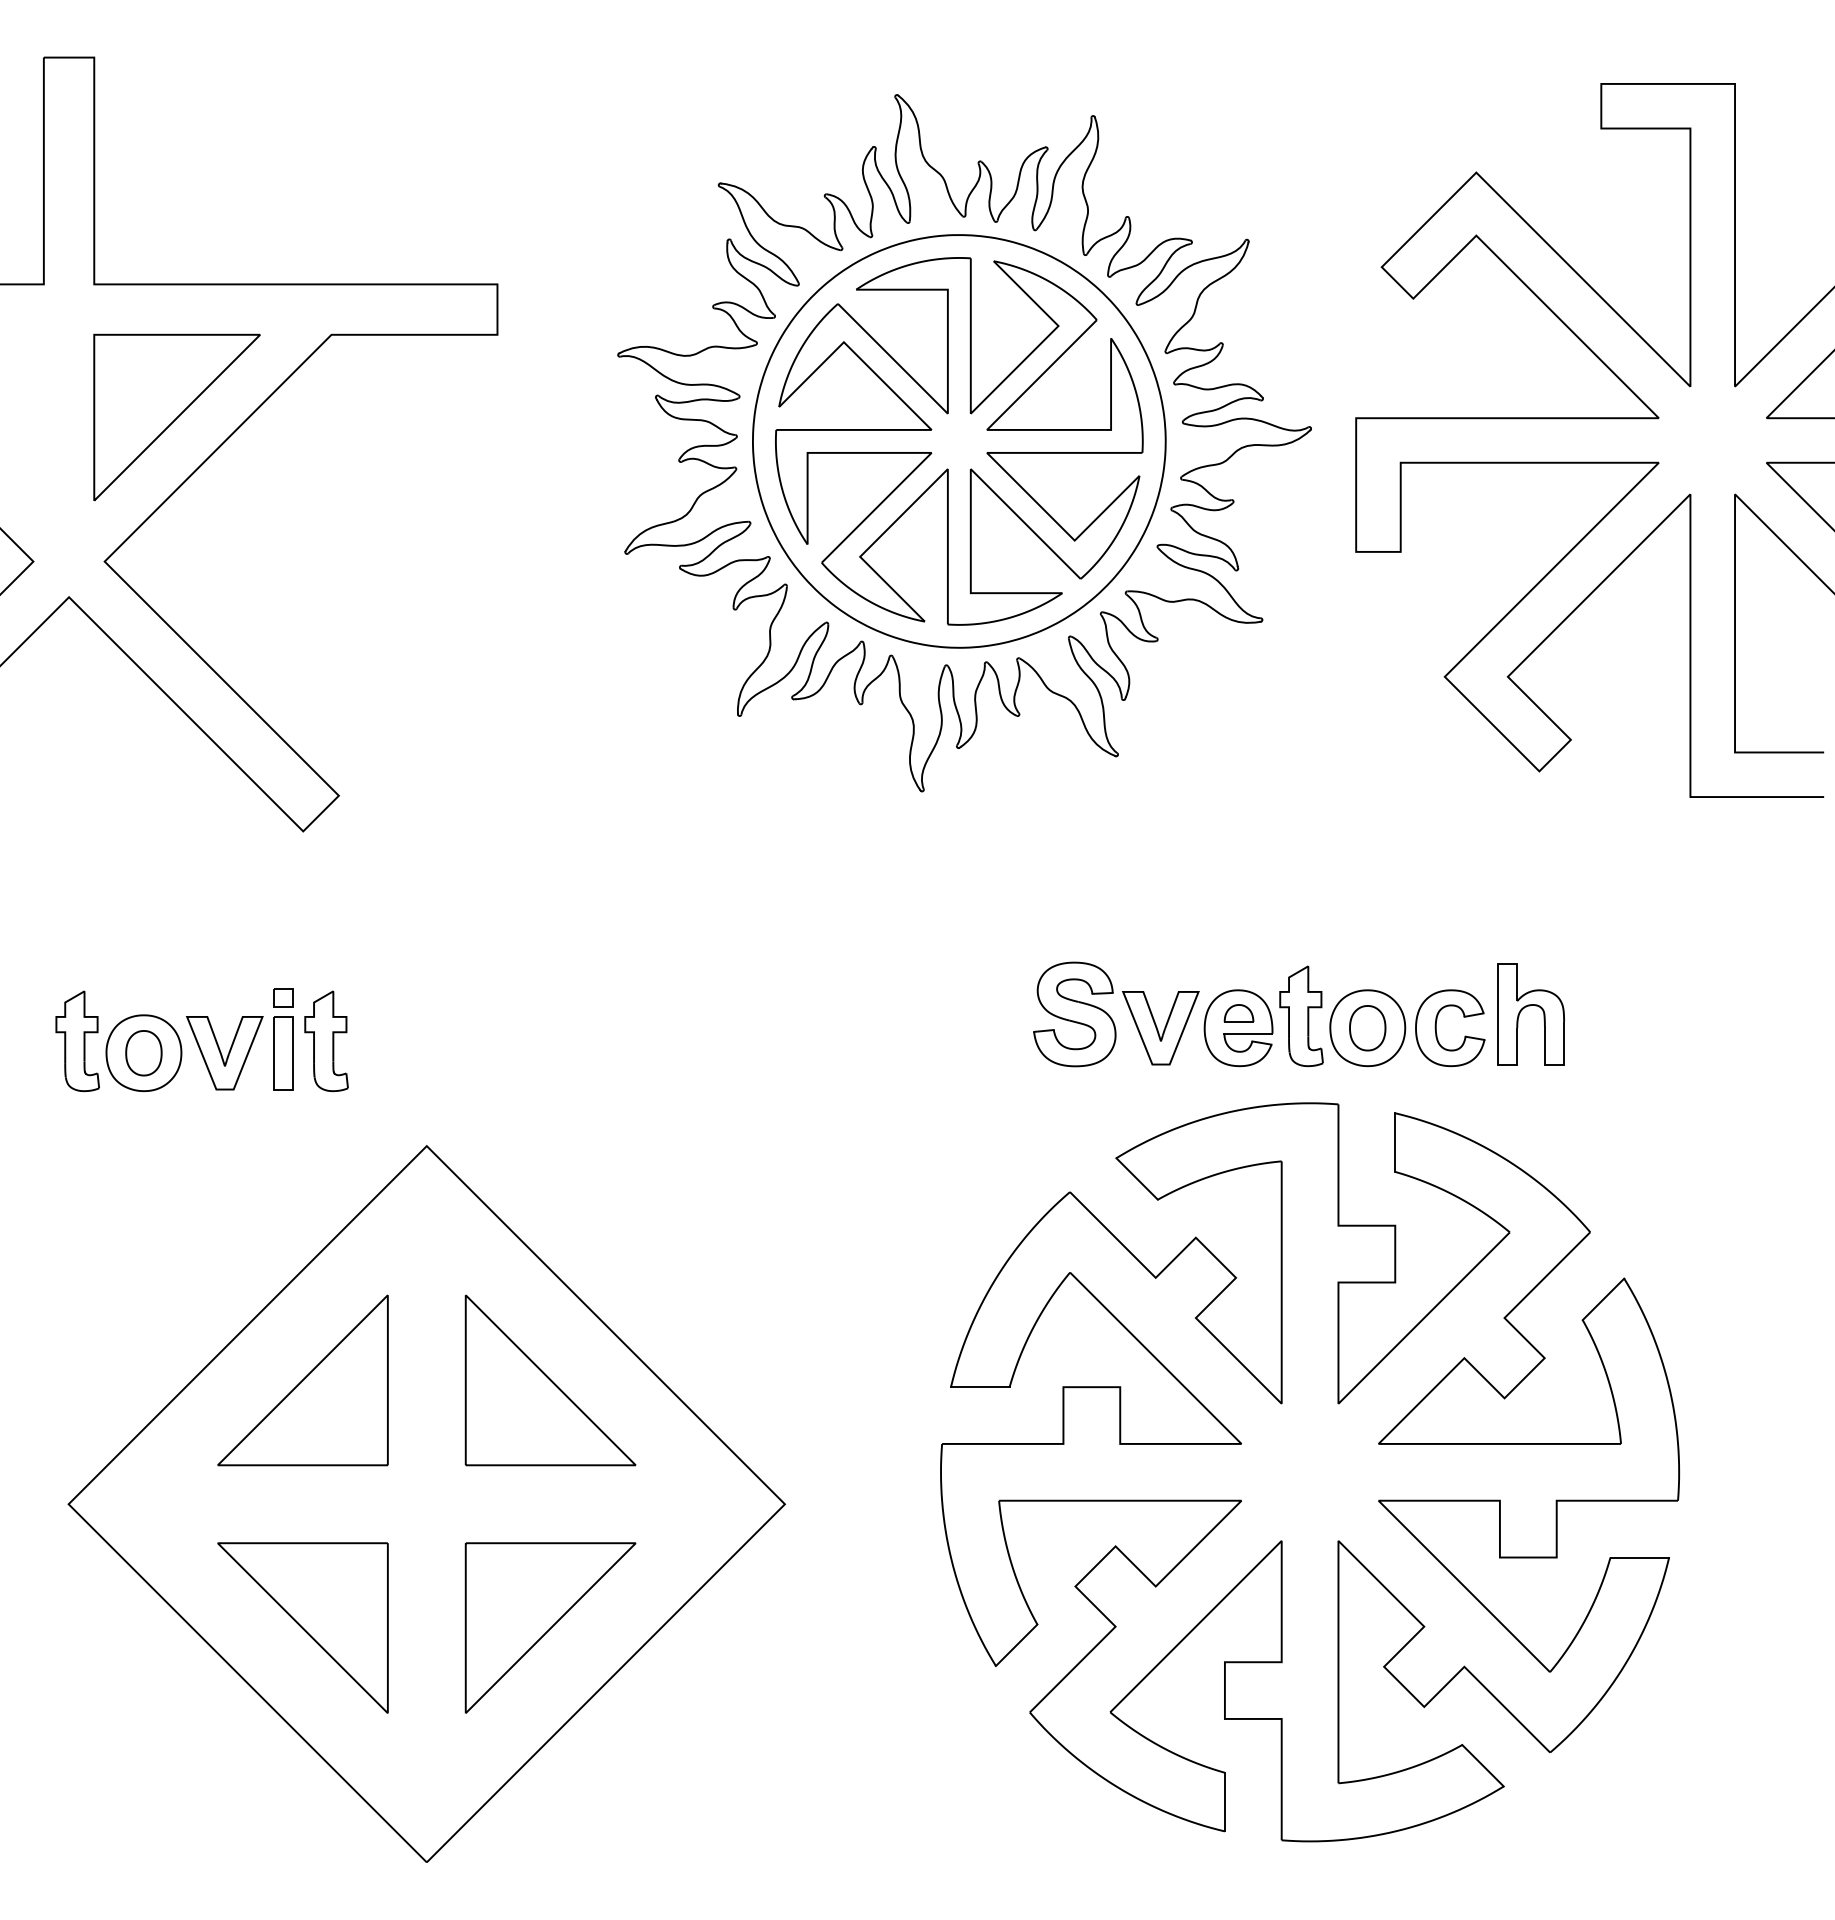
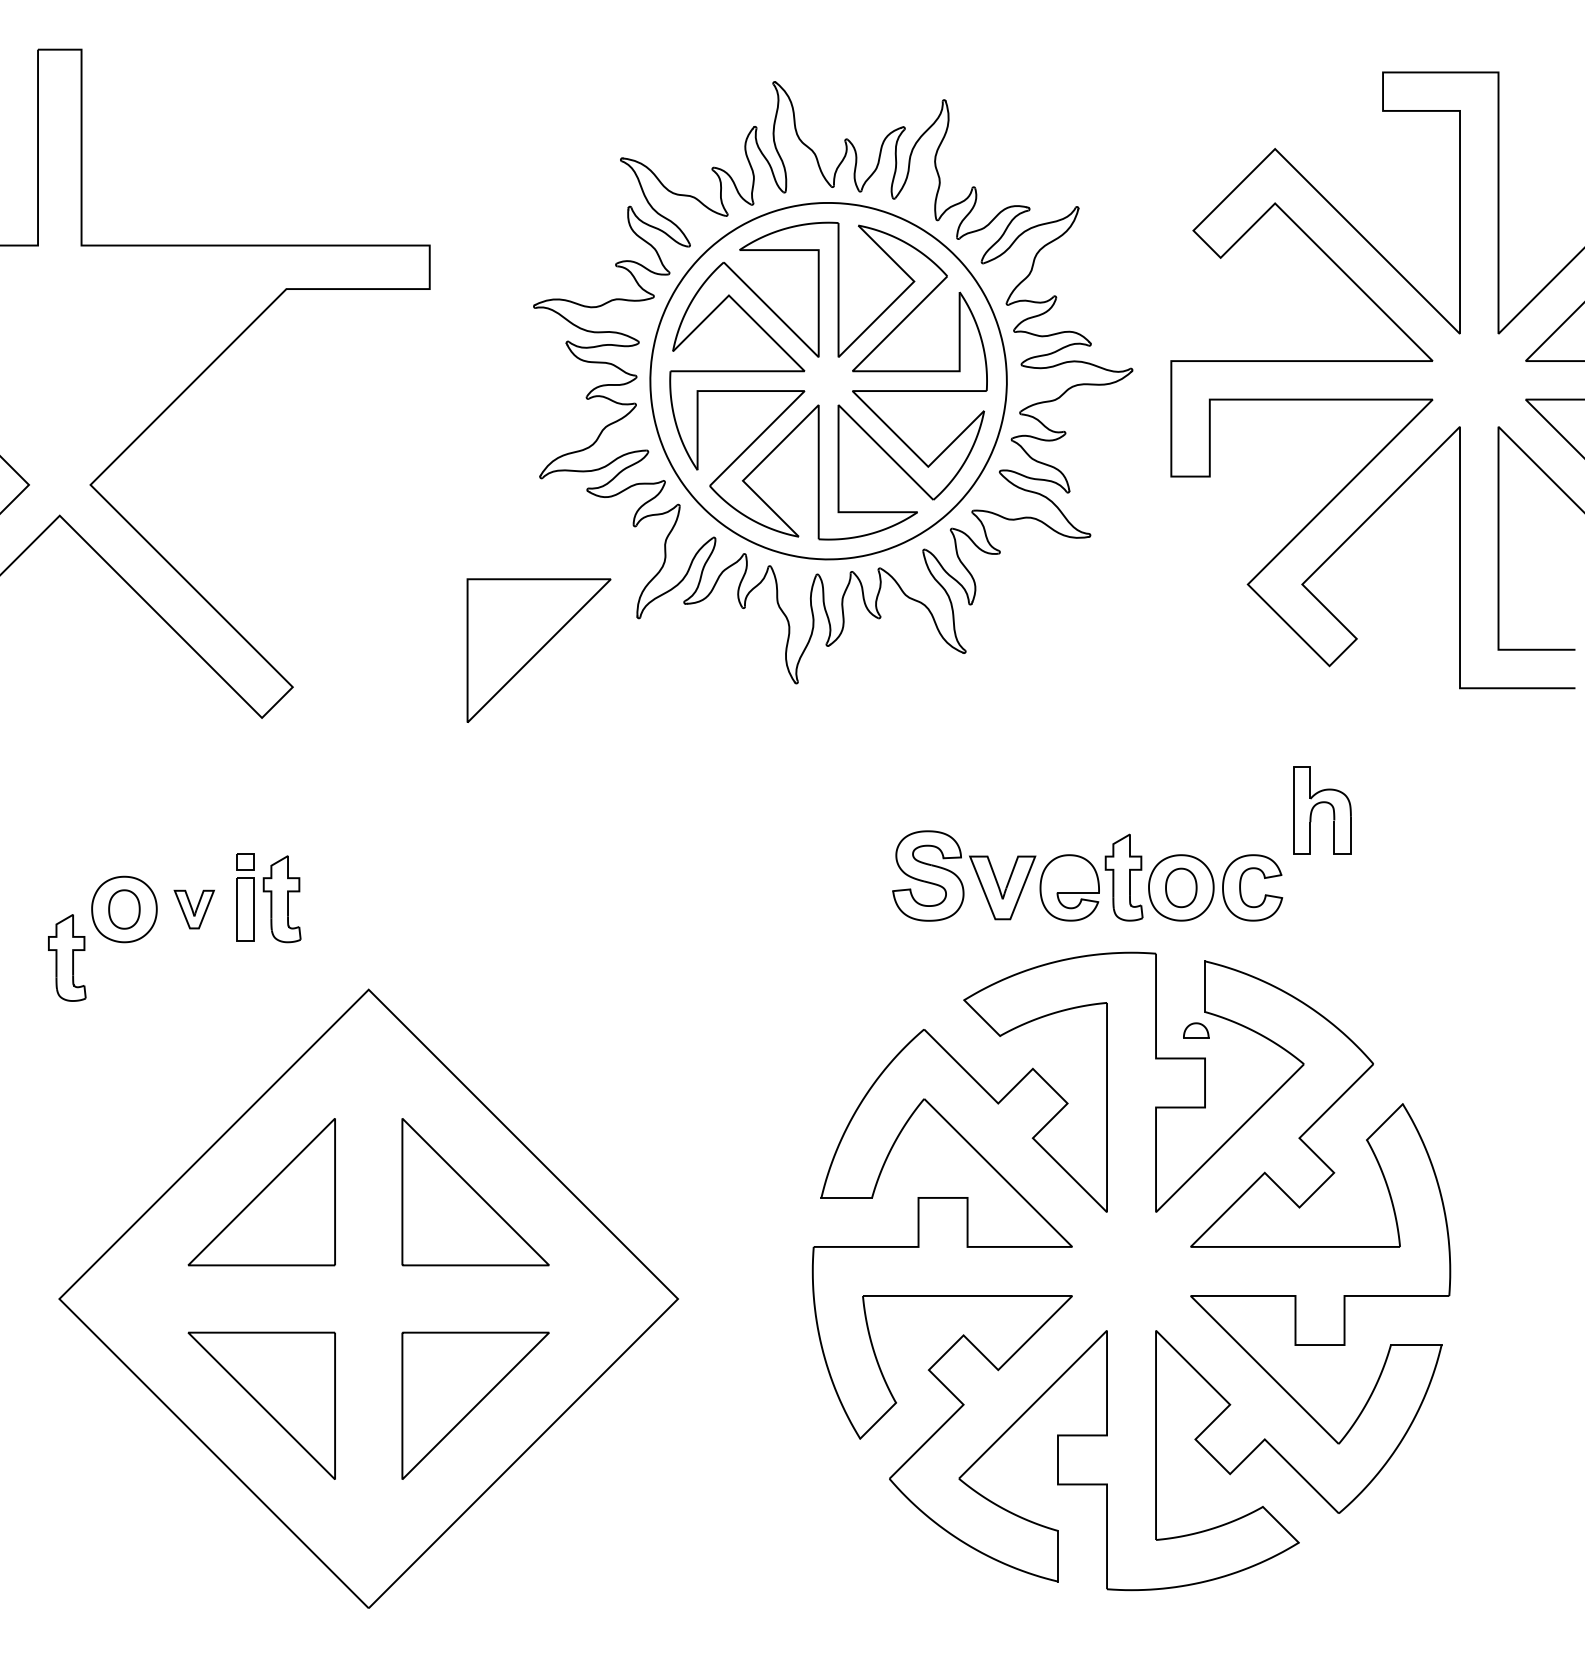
part: (176, 417) -> (538, 650), moved
part: (1530, 1006) -> (1321, 803), moved
part: (1238, 1013) -> (1195, 1030), moved
part: (77, 1040) -> (67, 957), moved
part: (224, 1053) -> (194, 909), size x0.6

